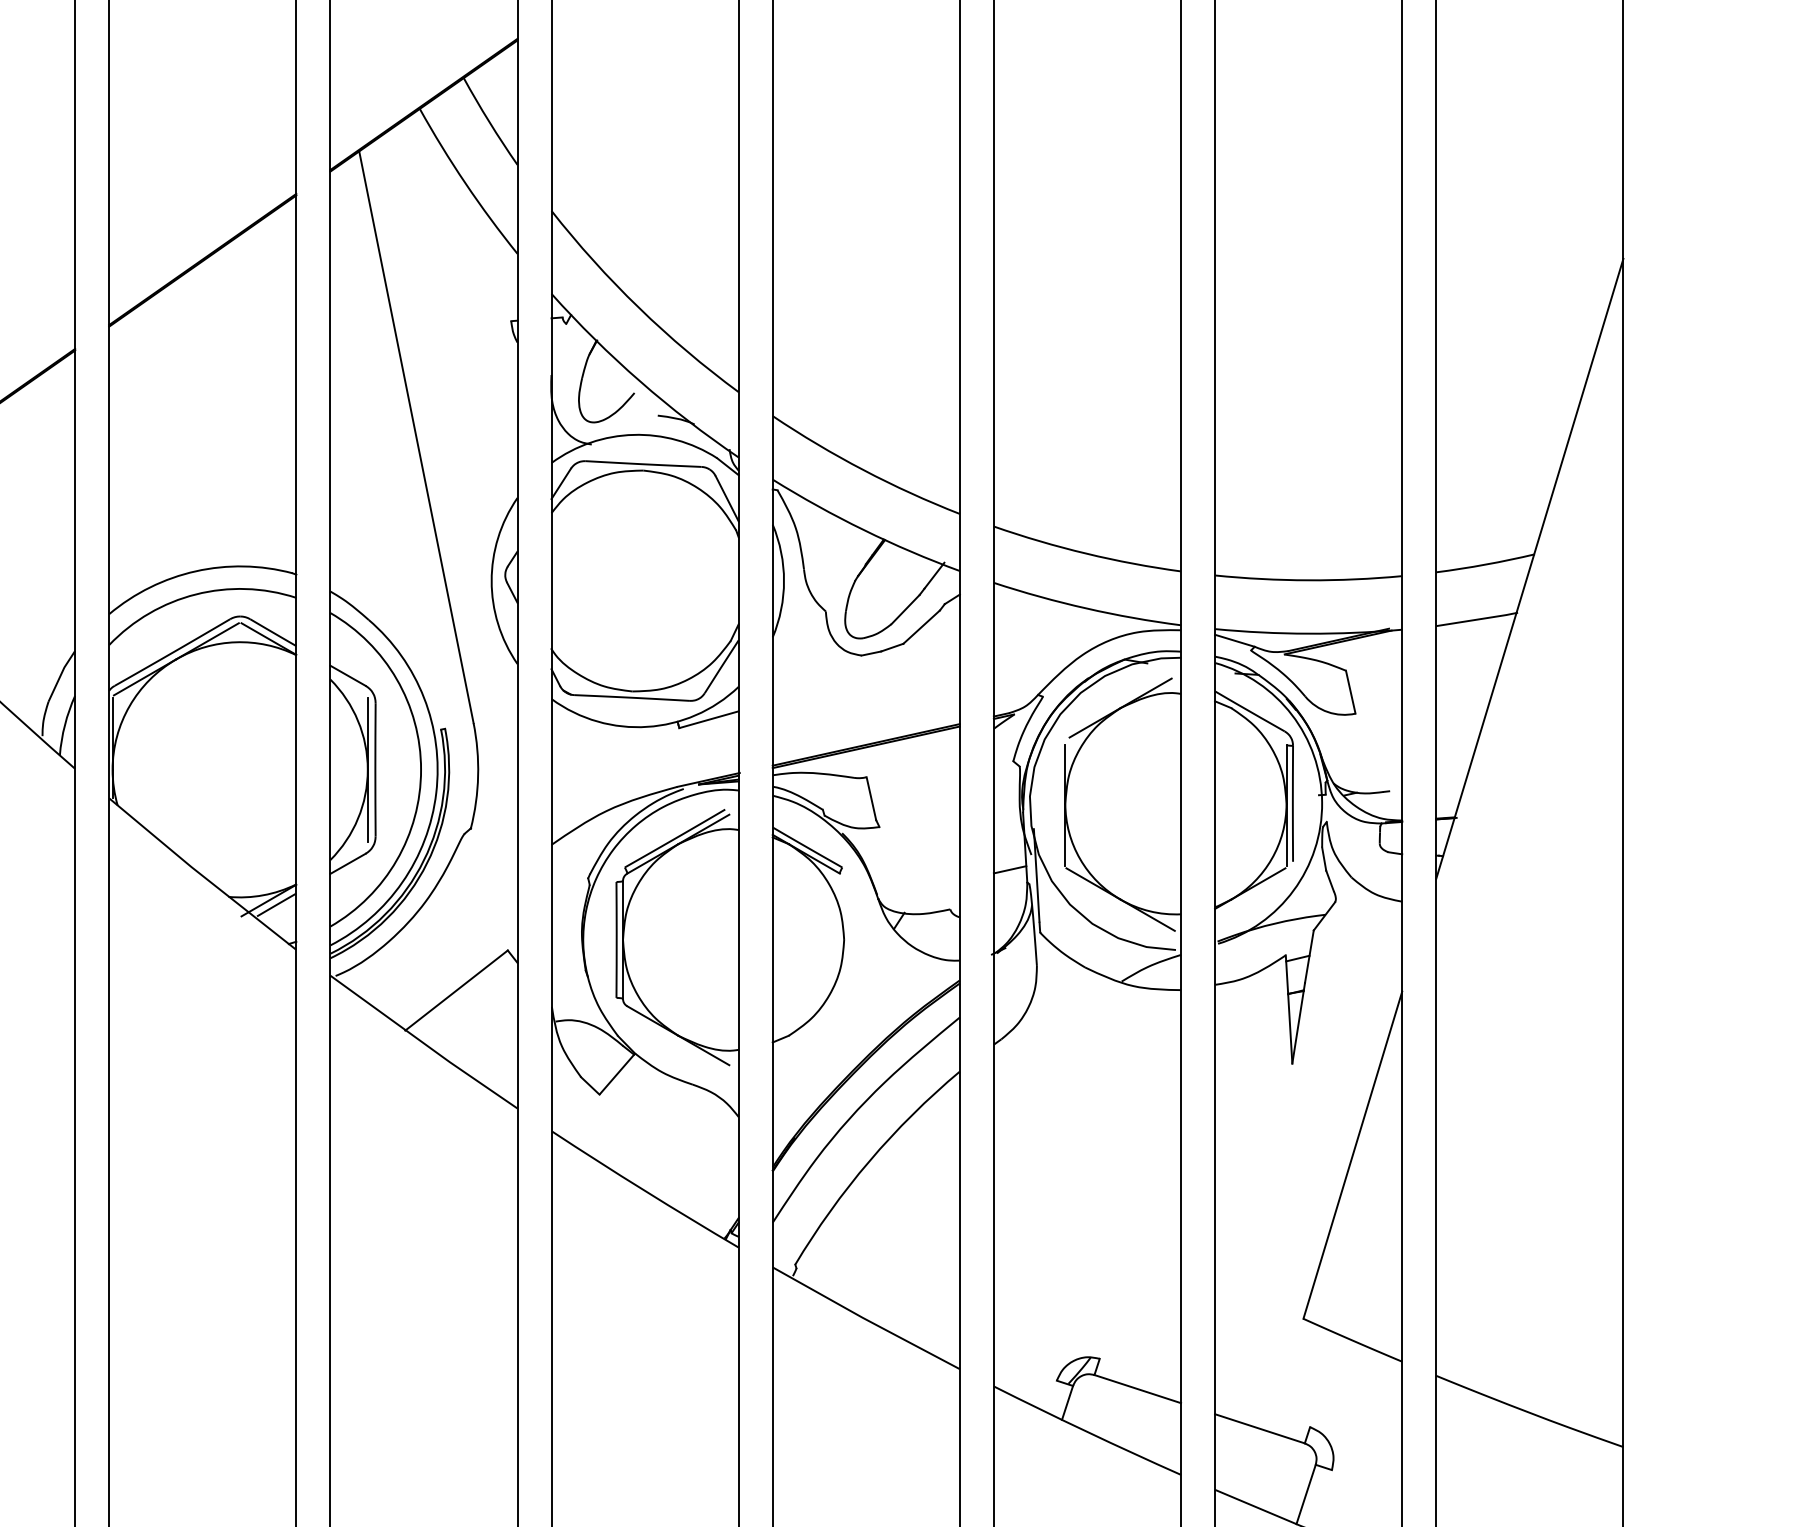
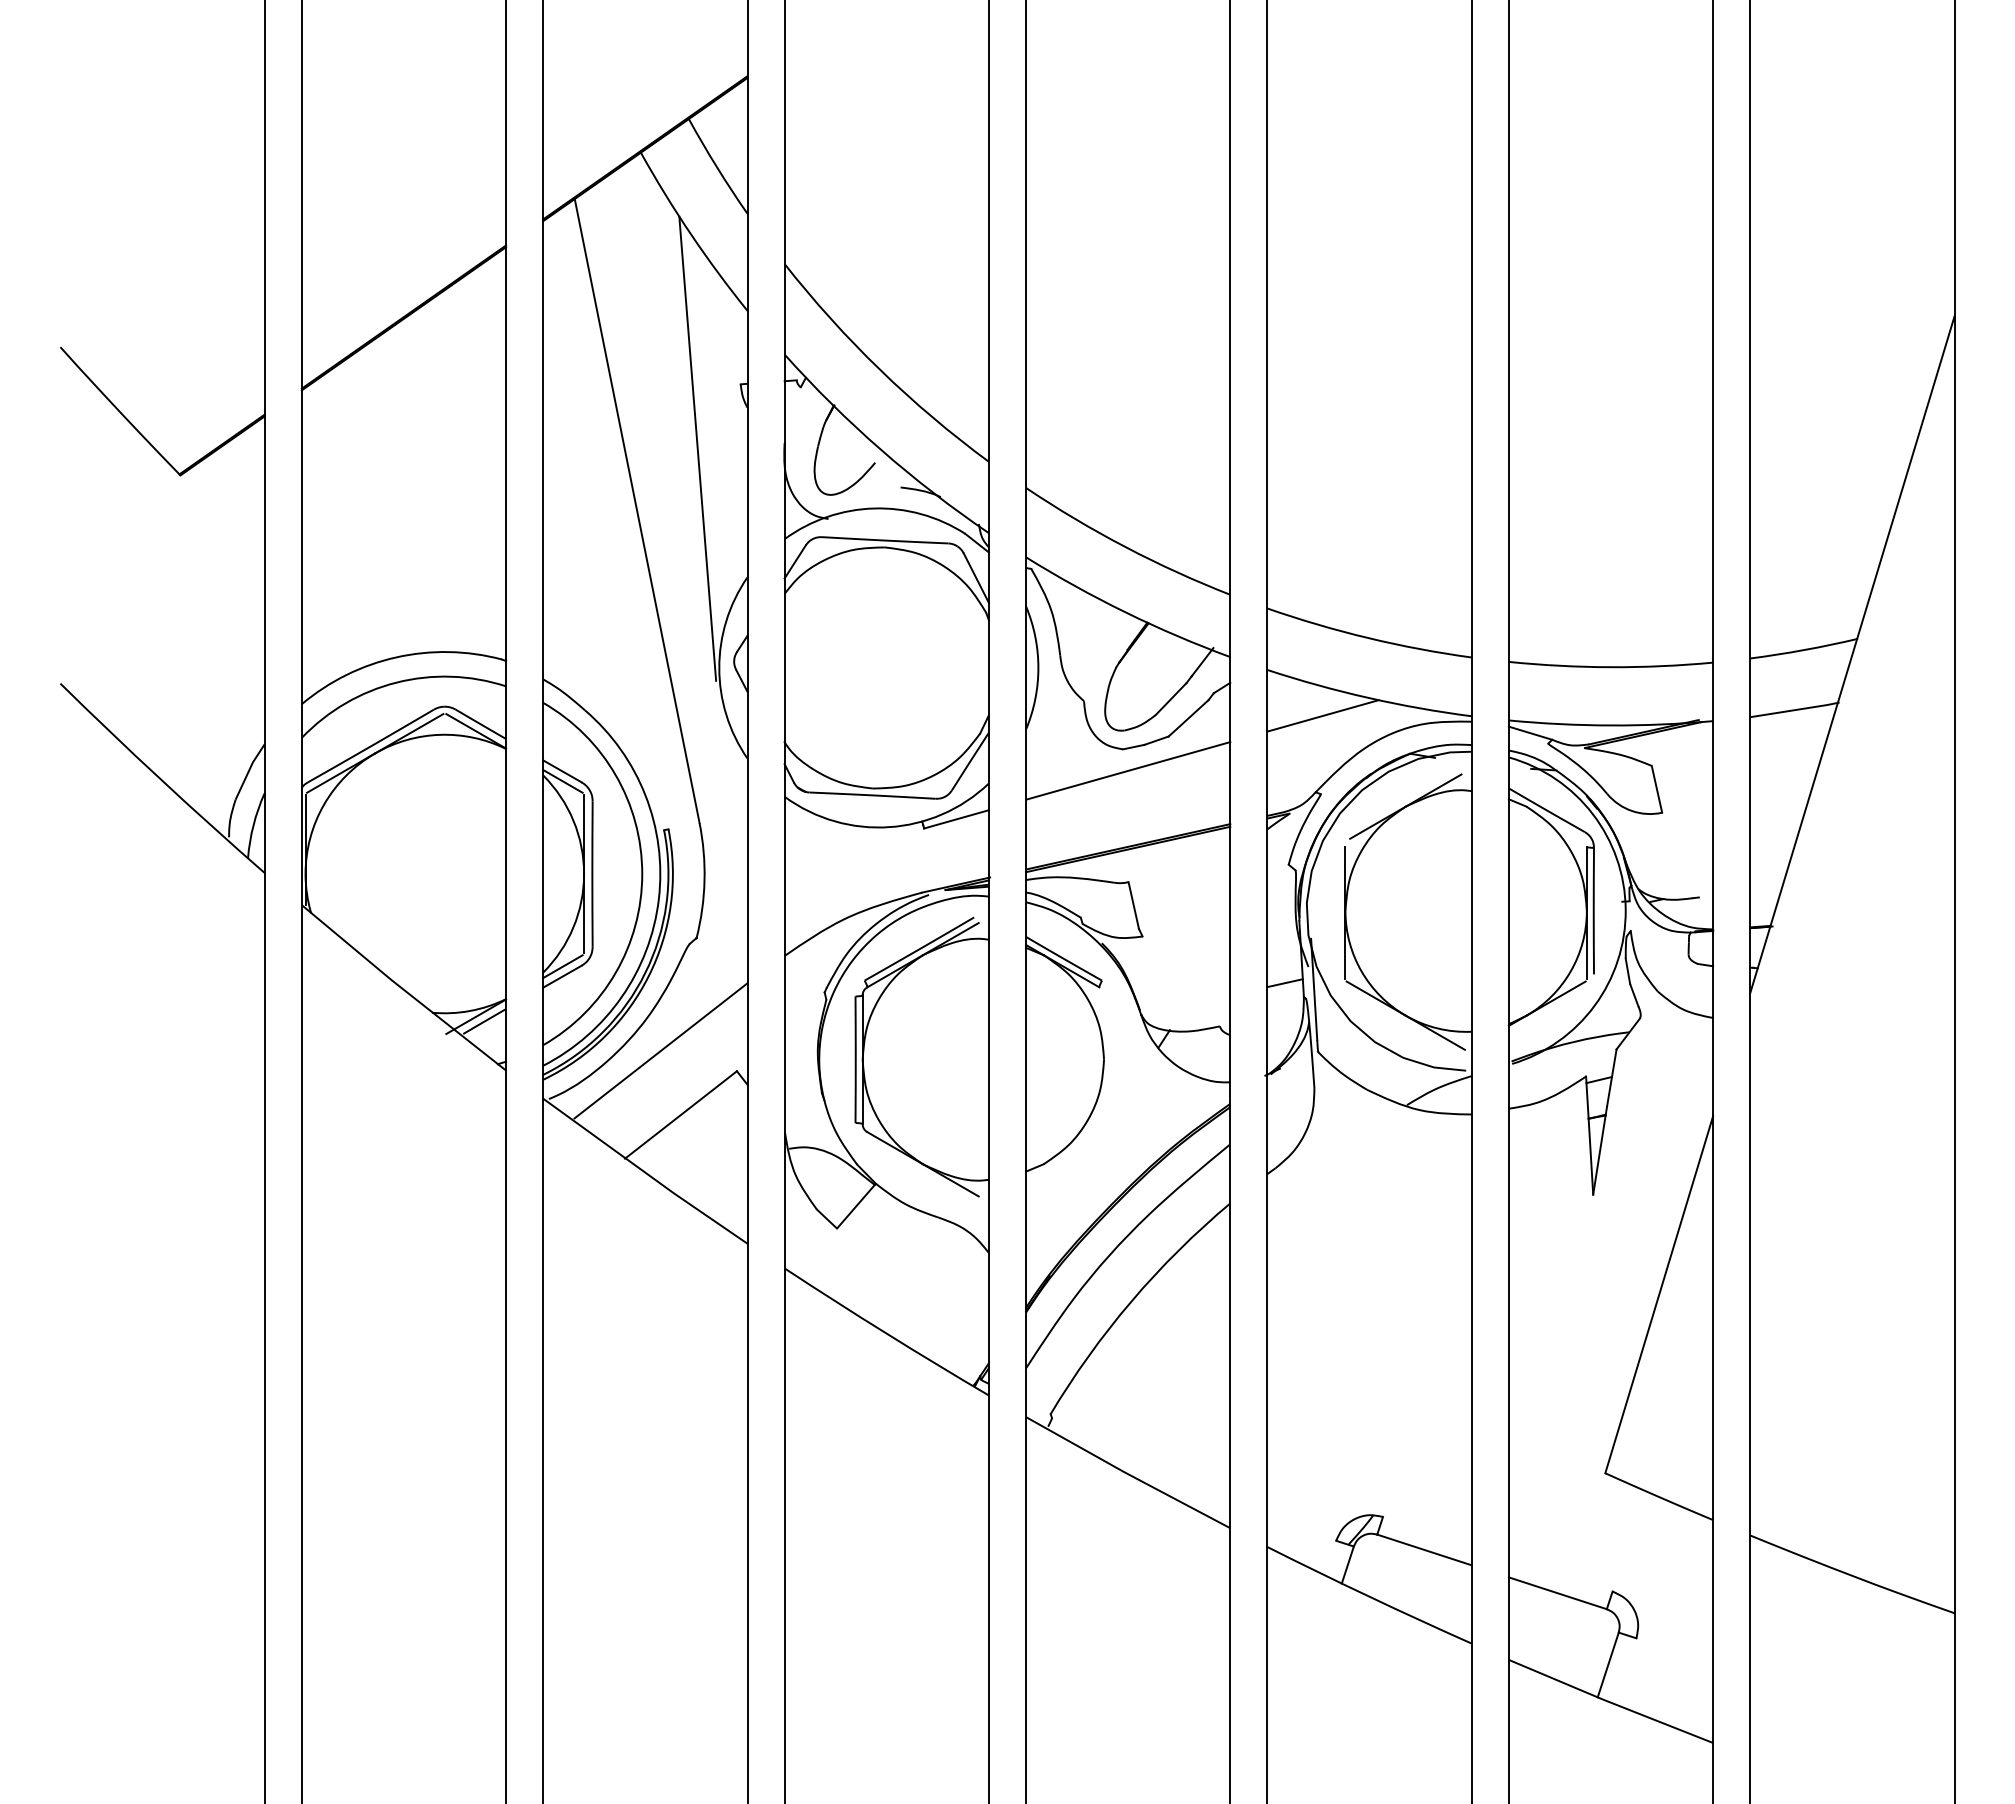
line: (471, 379) -> (697, 448), added
line: (1044, 624) -> (1322, 715), added
line: (866, 674) -> (1128, 770), added
line: (348, 685) -> (562, 781), added
line: (348, 854) -> (562, 966), added
line: (437, 931) -> (660, 1050), added

